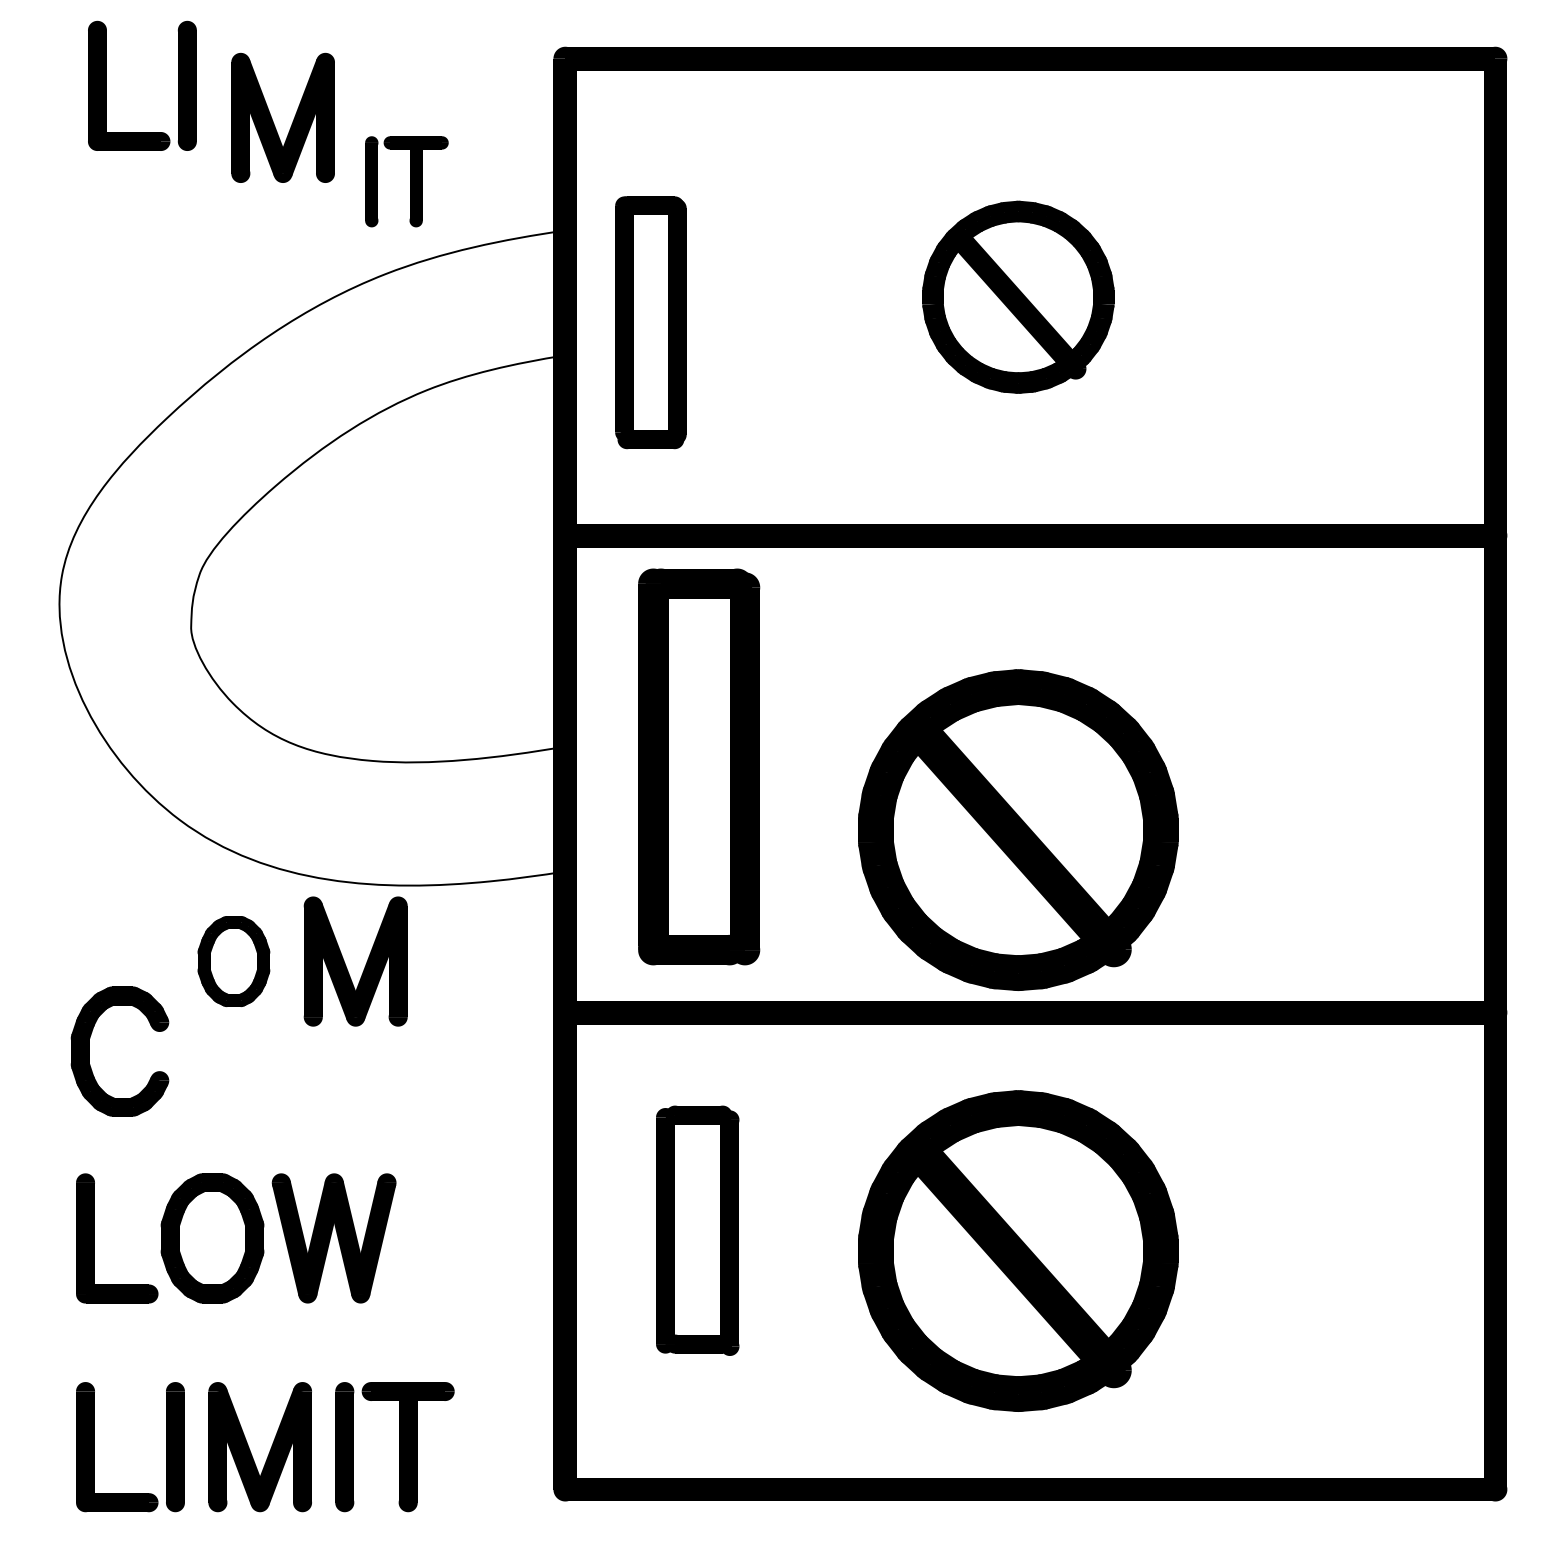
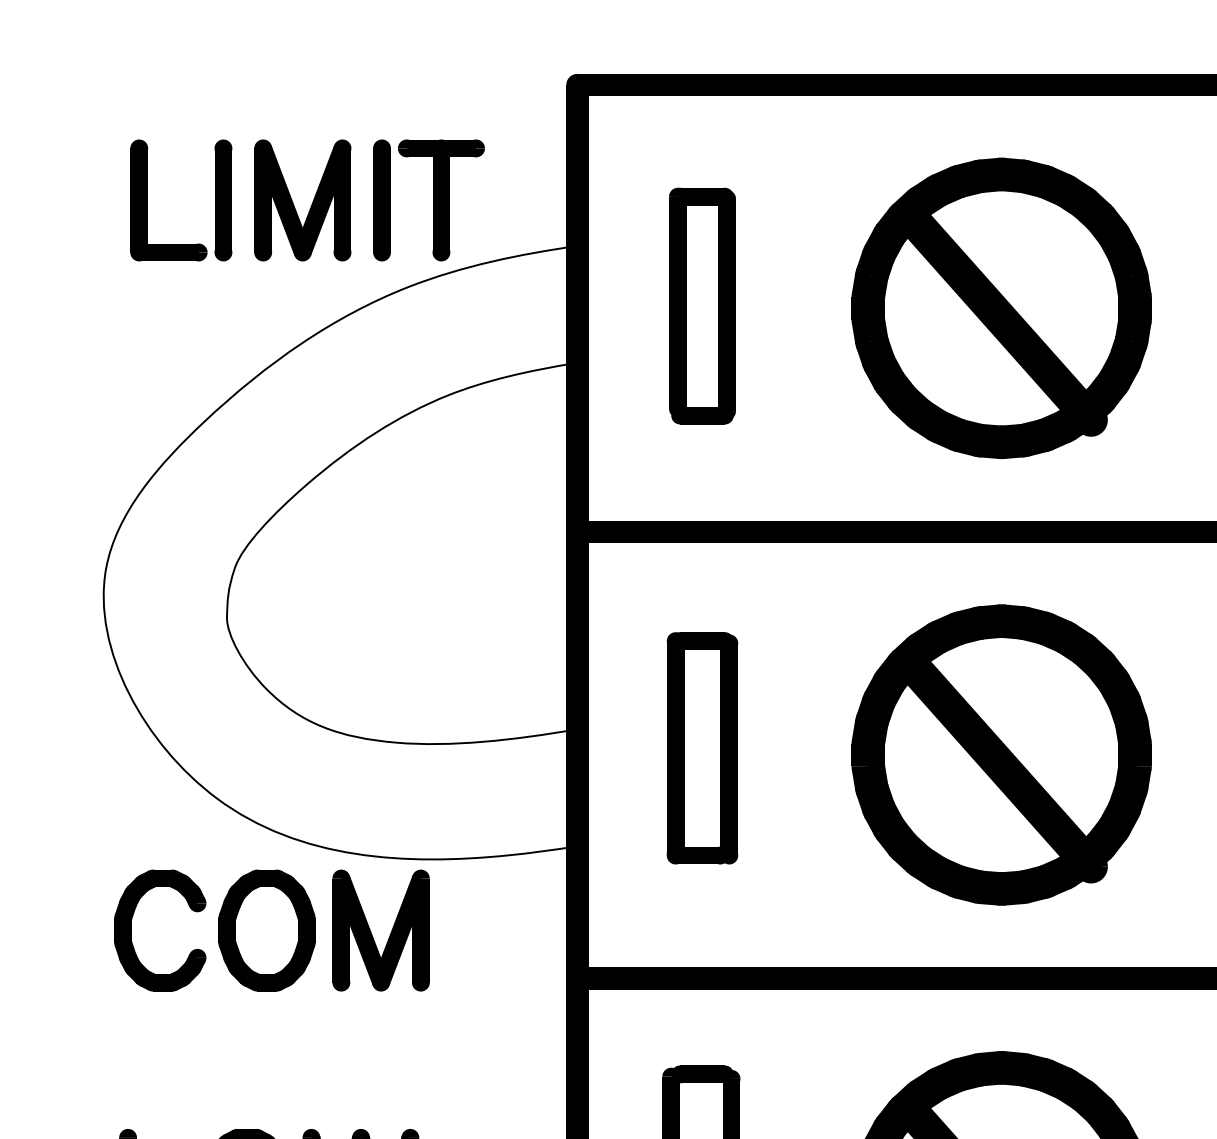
part: (106, 85) -> (147, 200), moved
part: (273, 121) -> (293, 203), moved
part: (406, 181) -> (428, 200), size x1.43
part: (1018, 297) -> (1001, 308), size x1.67
part: (650, 322) -> (702, 305), moved
part: (698, 766) -> (702, 747), size x0.62
part: (1018, 829) -> (1001, 754), moved
part: (233, 961) -> (266, 930), size x1.43
part: (89, 1051) -> (131, 930), moved

